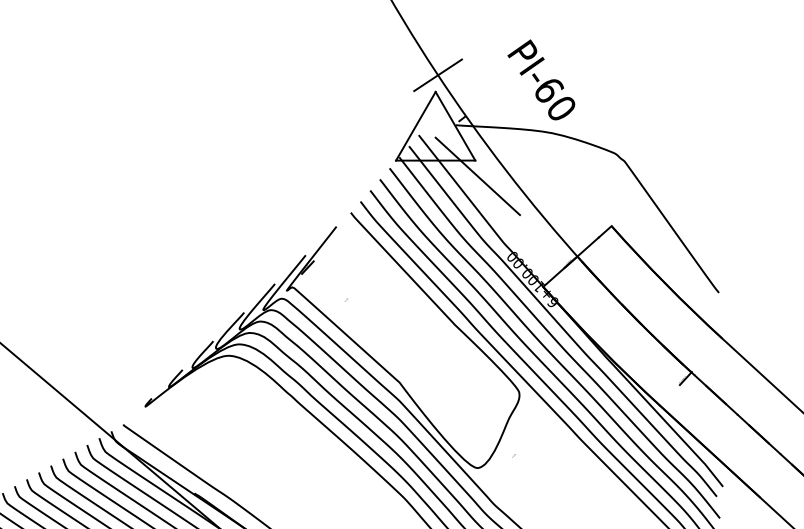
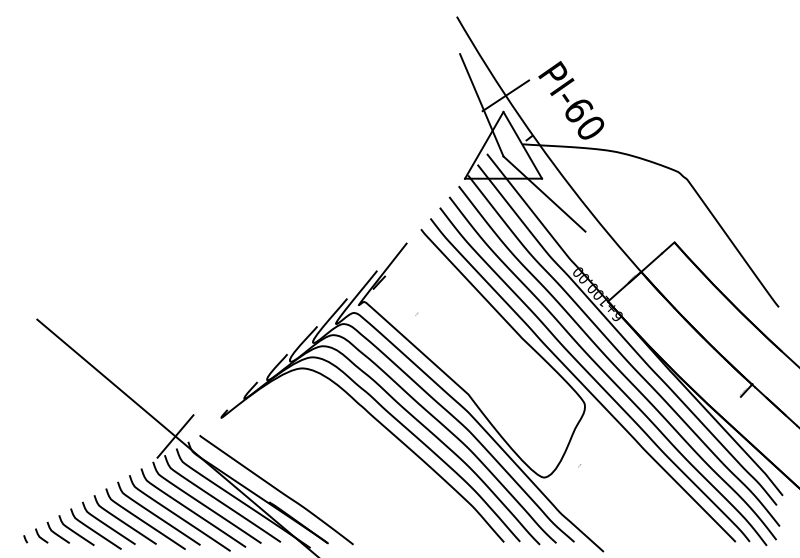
text: (541, 80) -> (571, 100), moved
line: (413, 85) -> (481, 105), added
line: (98, 425) -> (175, 436), added

